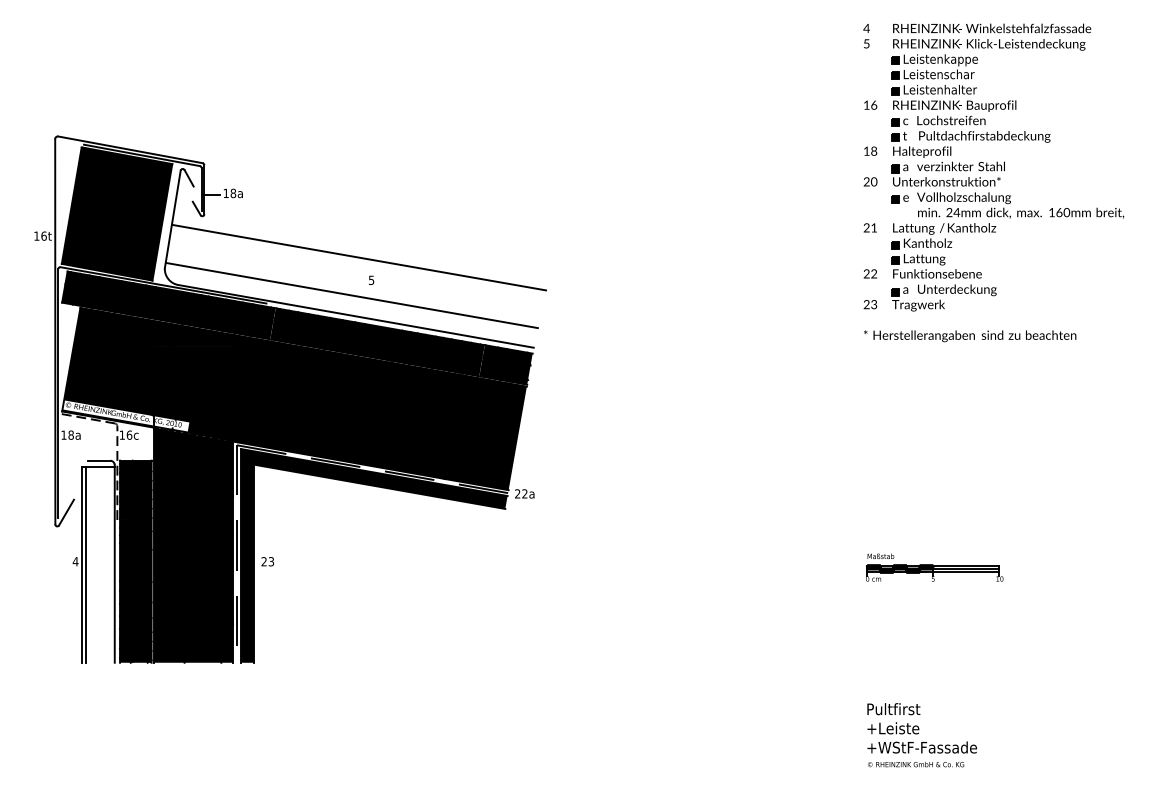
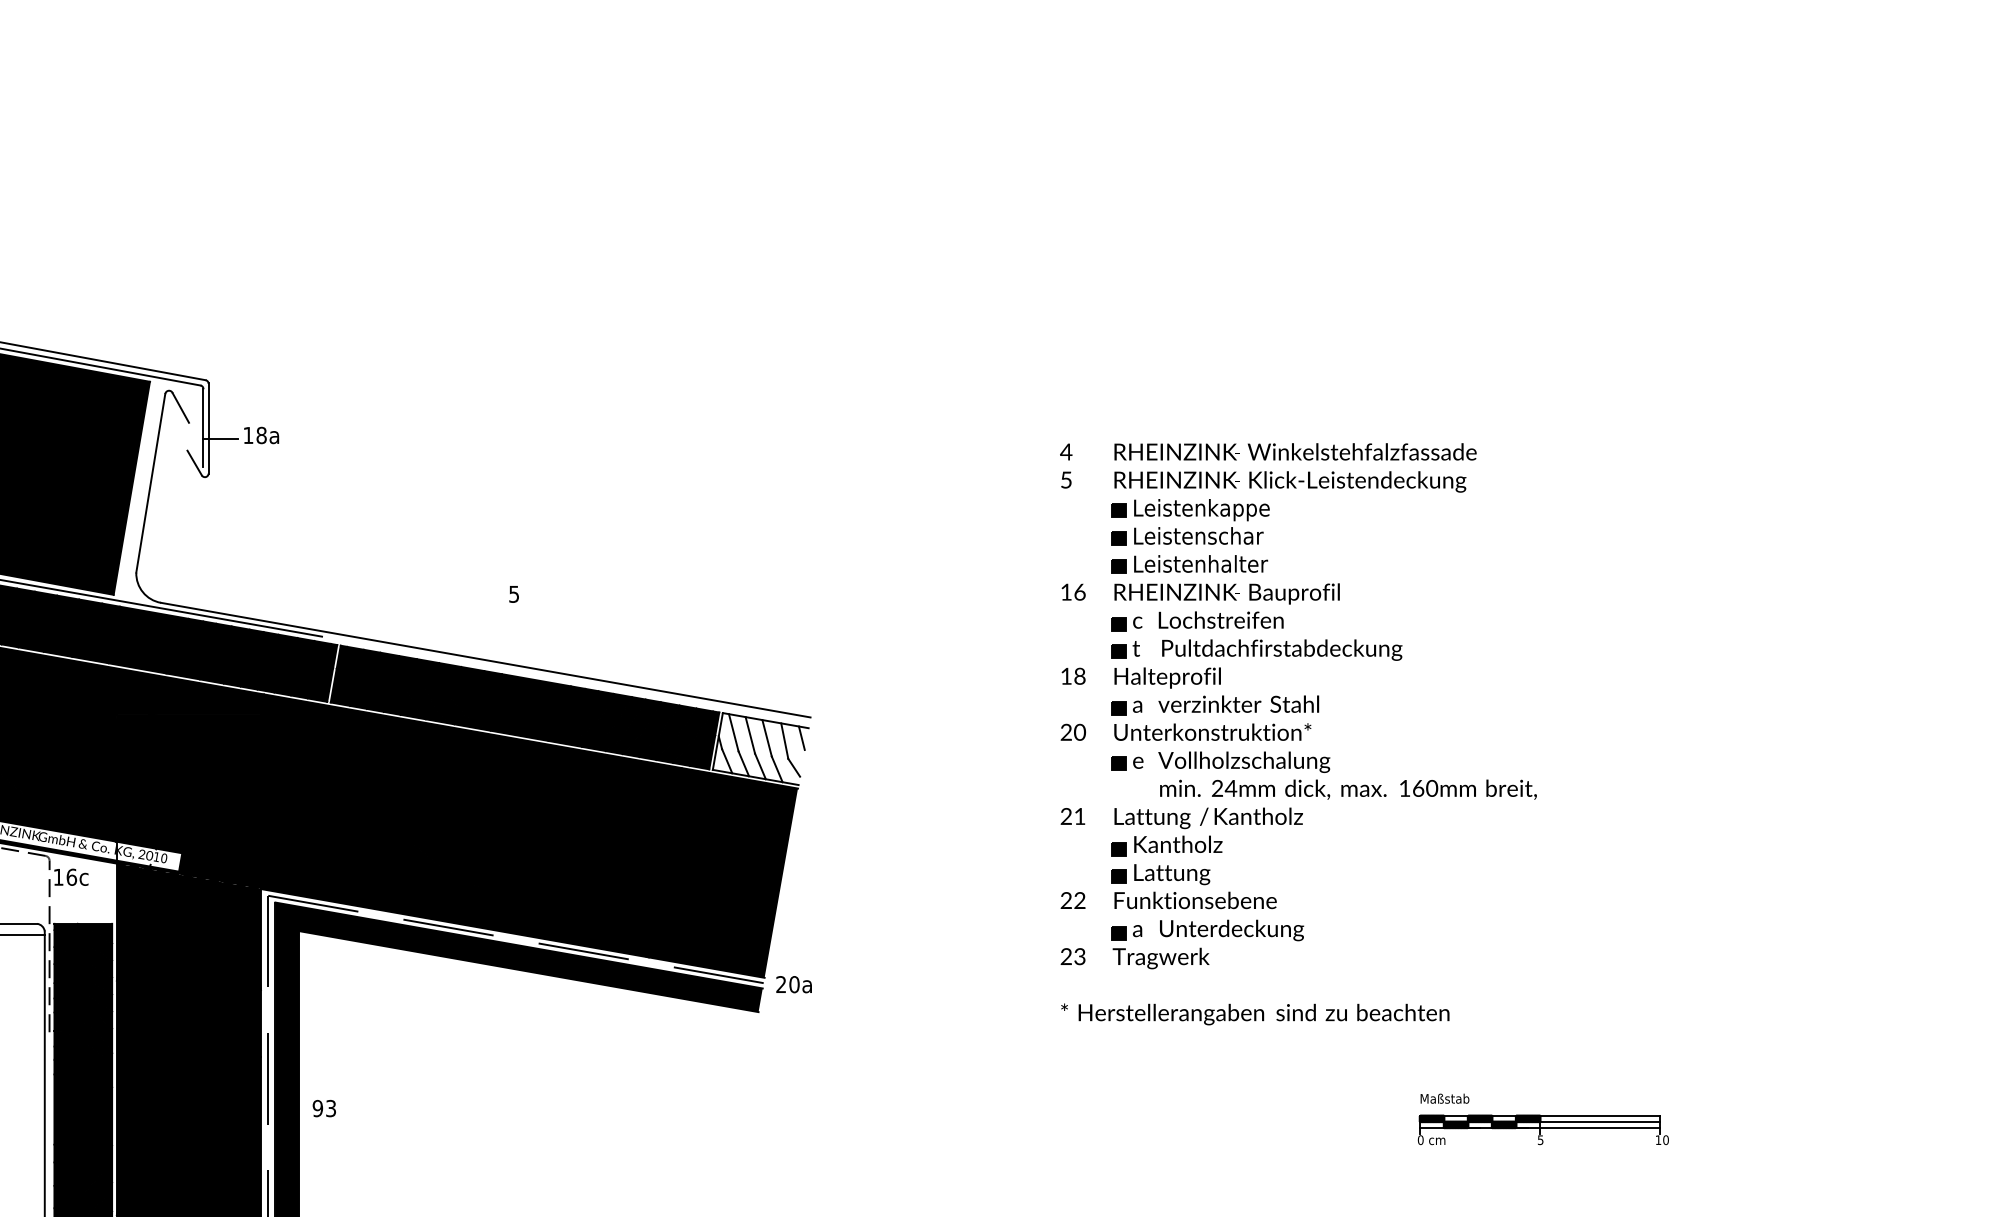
part: (993, 182) -> (1298, 733), moved
line: (359, 257) -> (492, 552), removed
line: (351, 295) -> (477, 621), removed
fill: (506, 364) -> (760, 748), removed
text: (524, 493) -> (793, 983), 22a -> 20a
text: (263, 561) -> (316, 1108), 23 -> 93

